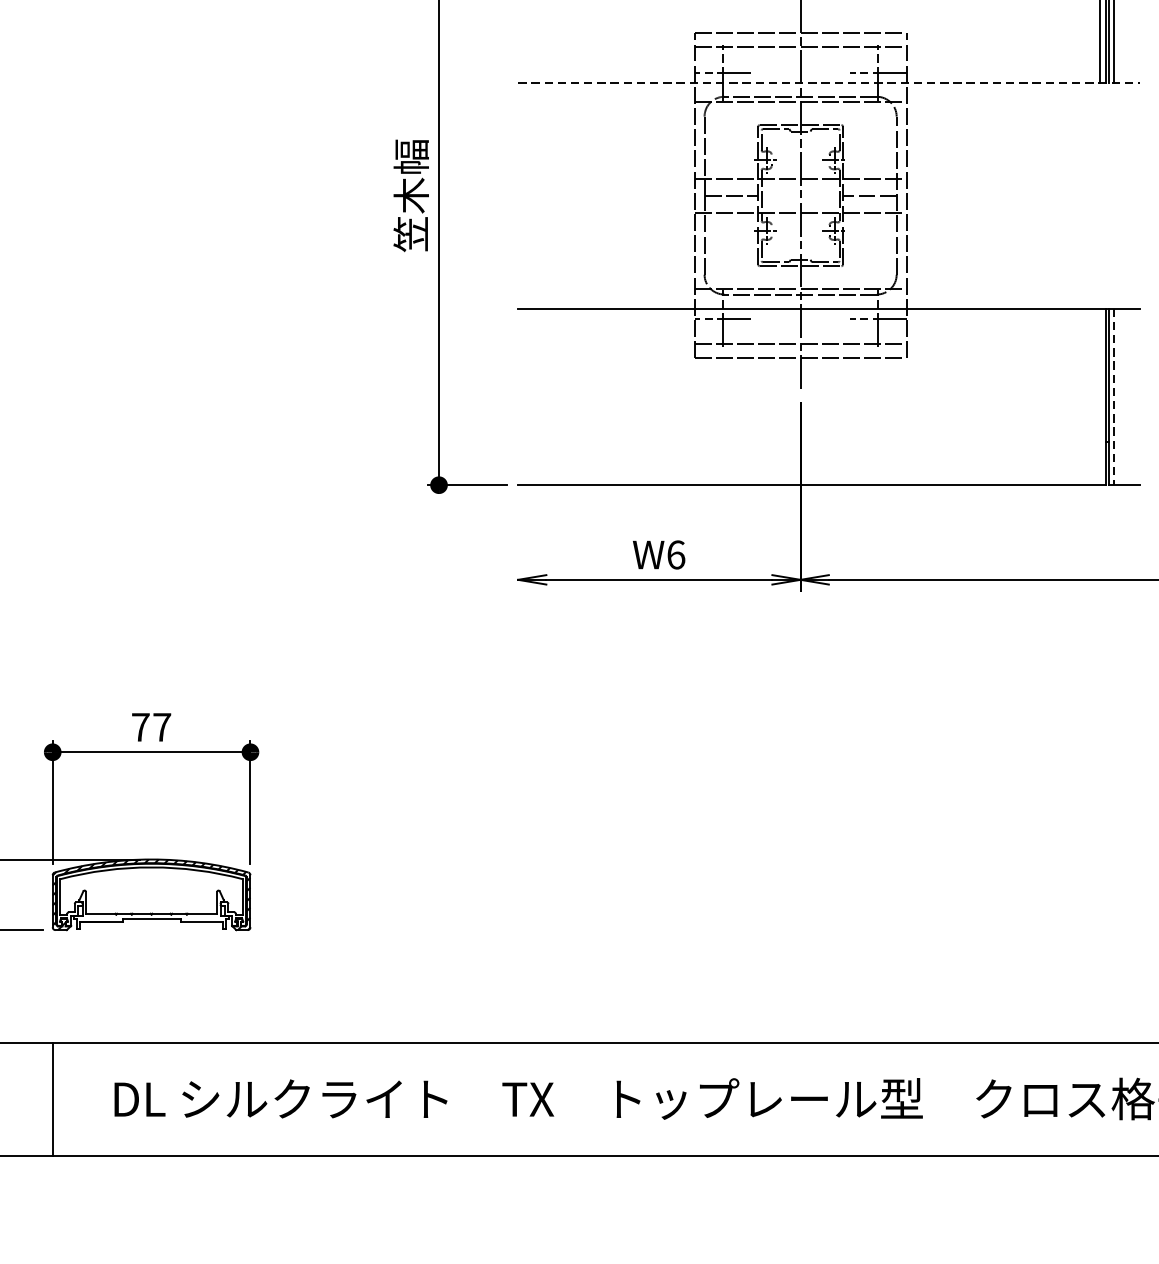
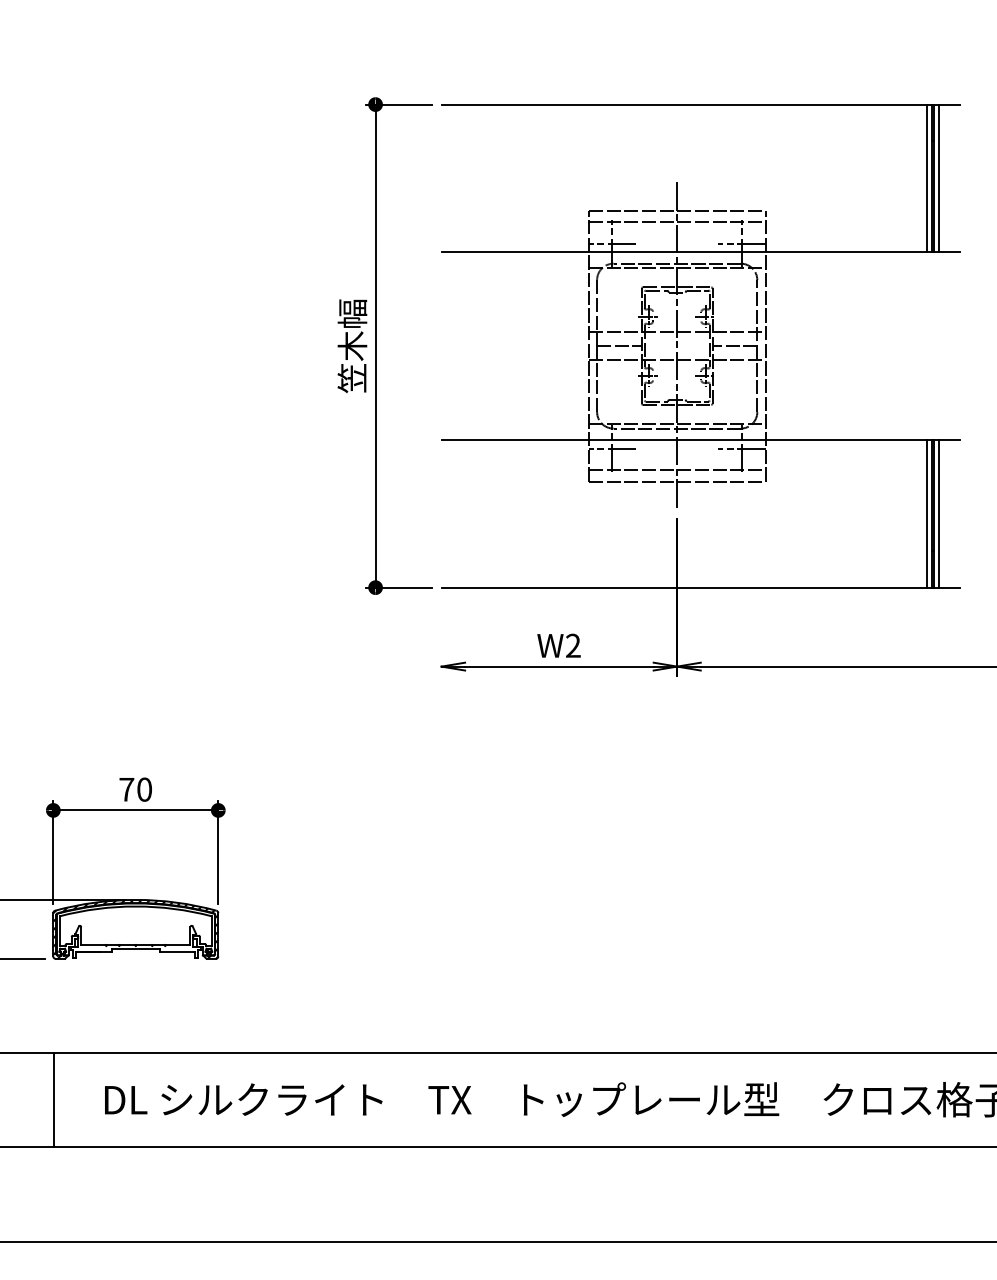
line: (829, 82) -> (701, 251), dashed -> solid
line: (1100, 396) -> (927, 513), added
line: (1113, 397) -> (938, 514), dashed -> solid
text: (676, 554) -> (573, 645), W6 -> W2
text: (162, 727) -> (144, 789), 77 -> 70

